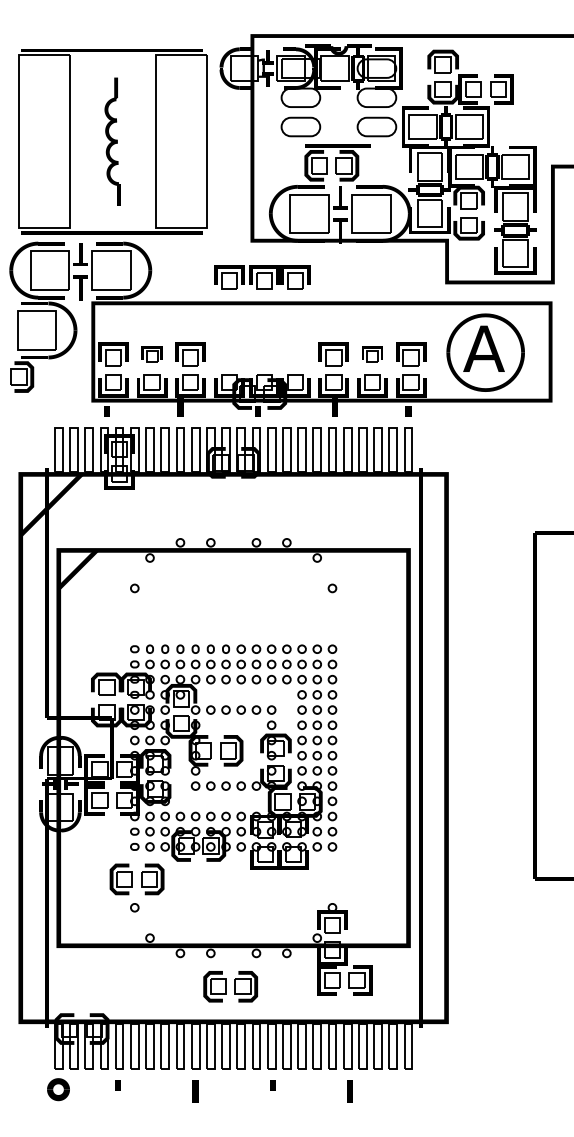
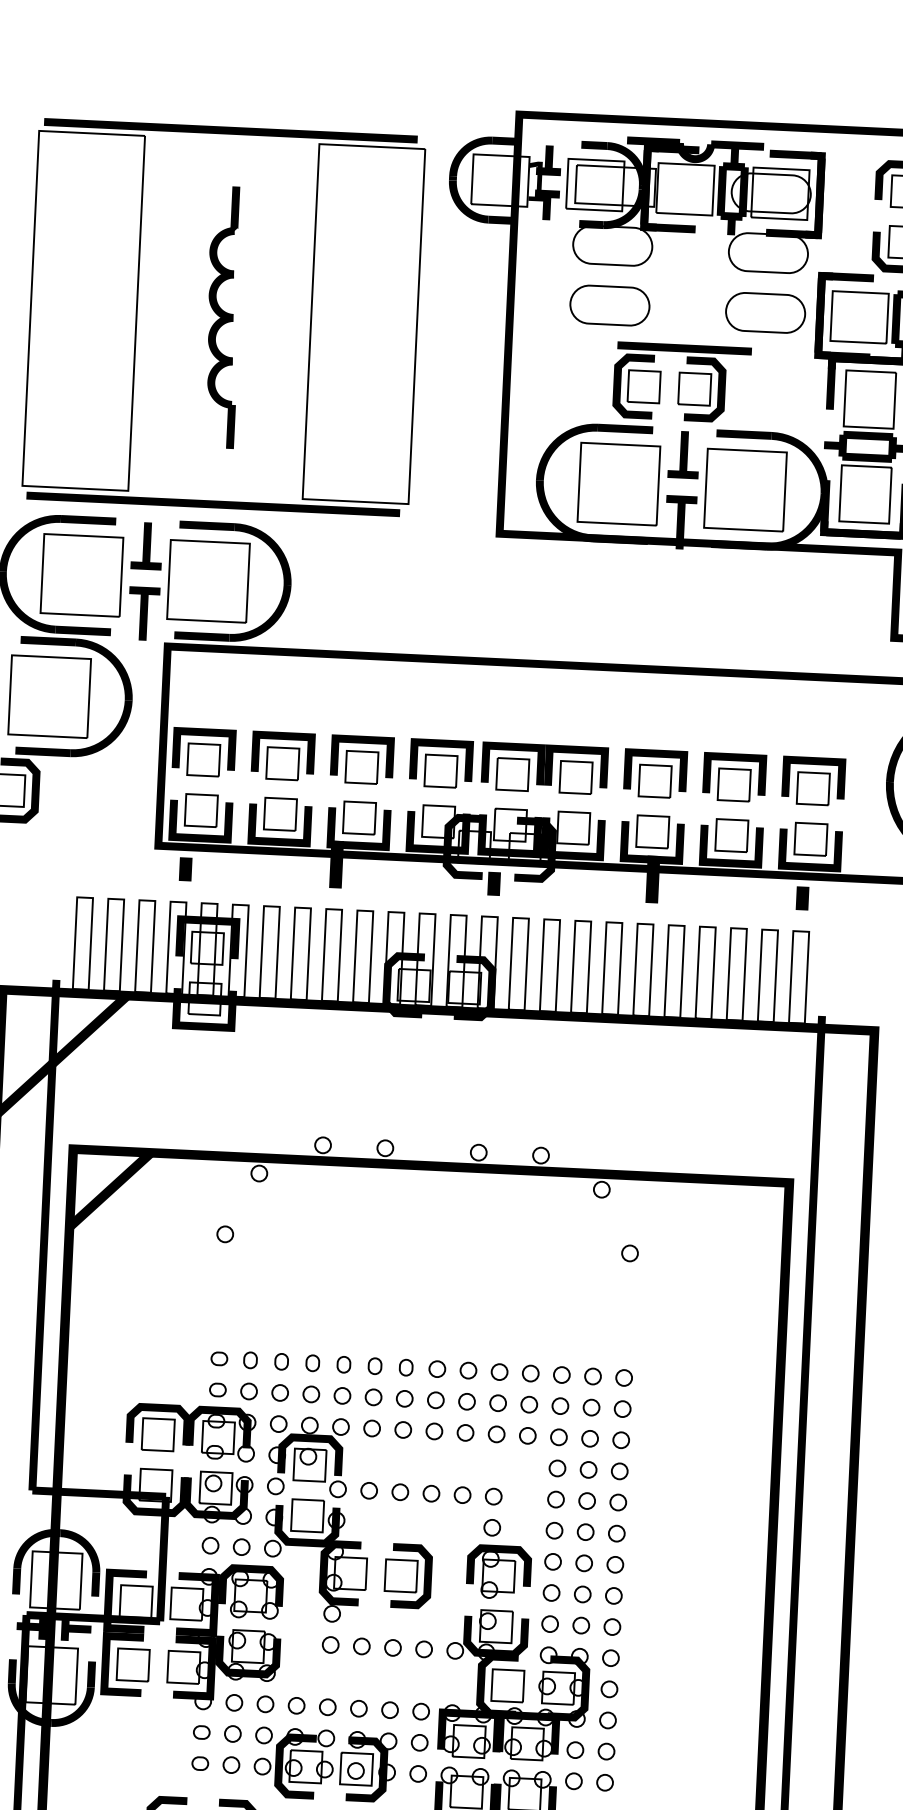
part: (262, 277) -> (509, 767), moved
part: (152, 354) -> (284, 757), size x1.43
part: (372, 354) -> (734, 778), size x1.43

